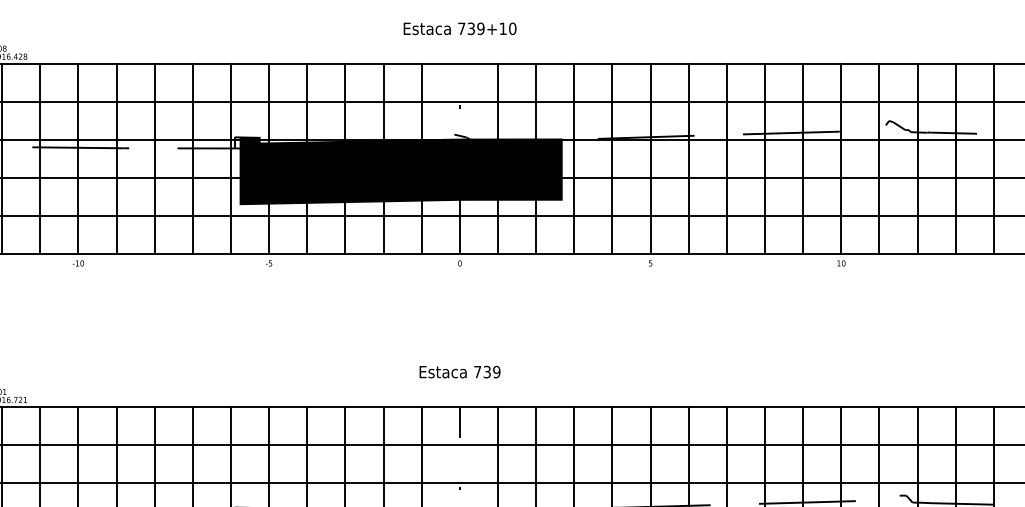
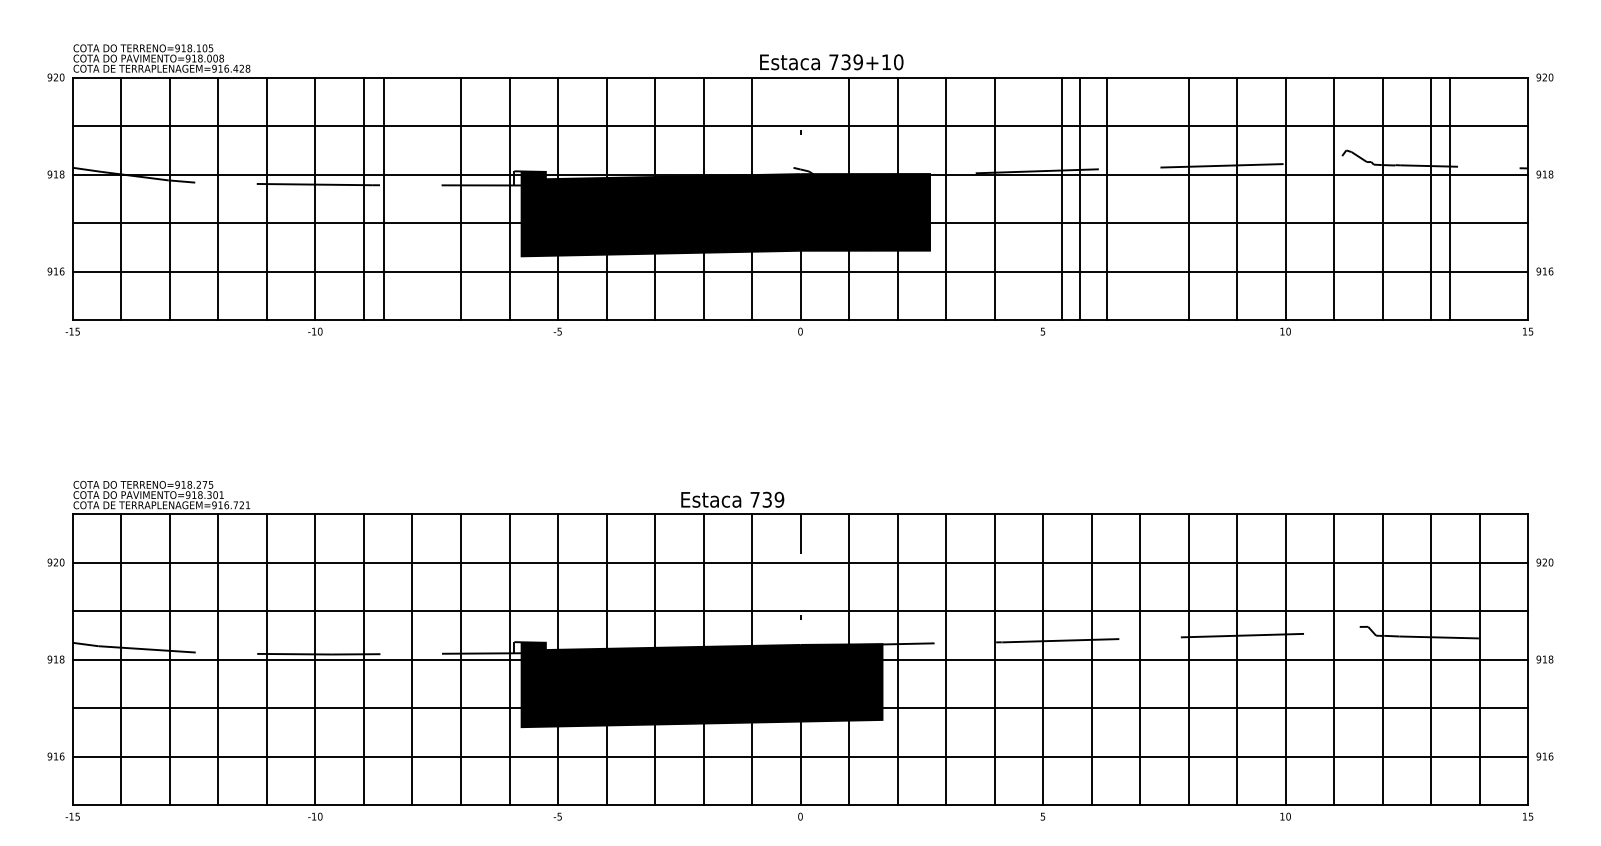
text: (459, 28) -> (831, 62), moved
line: (154, 158) -> (384, 198), moved
line: (650, 158) -> (1080, 198), moved
line: (688, 158) -> (1061, 198), moved
line: (727, 158) -> (1107, 198), moved
line: (993, 158) -> (1449, 198), moved
text: (459, 371) -> (732, 499), moved

